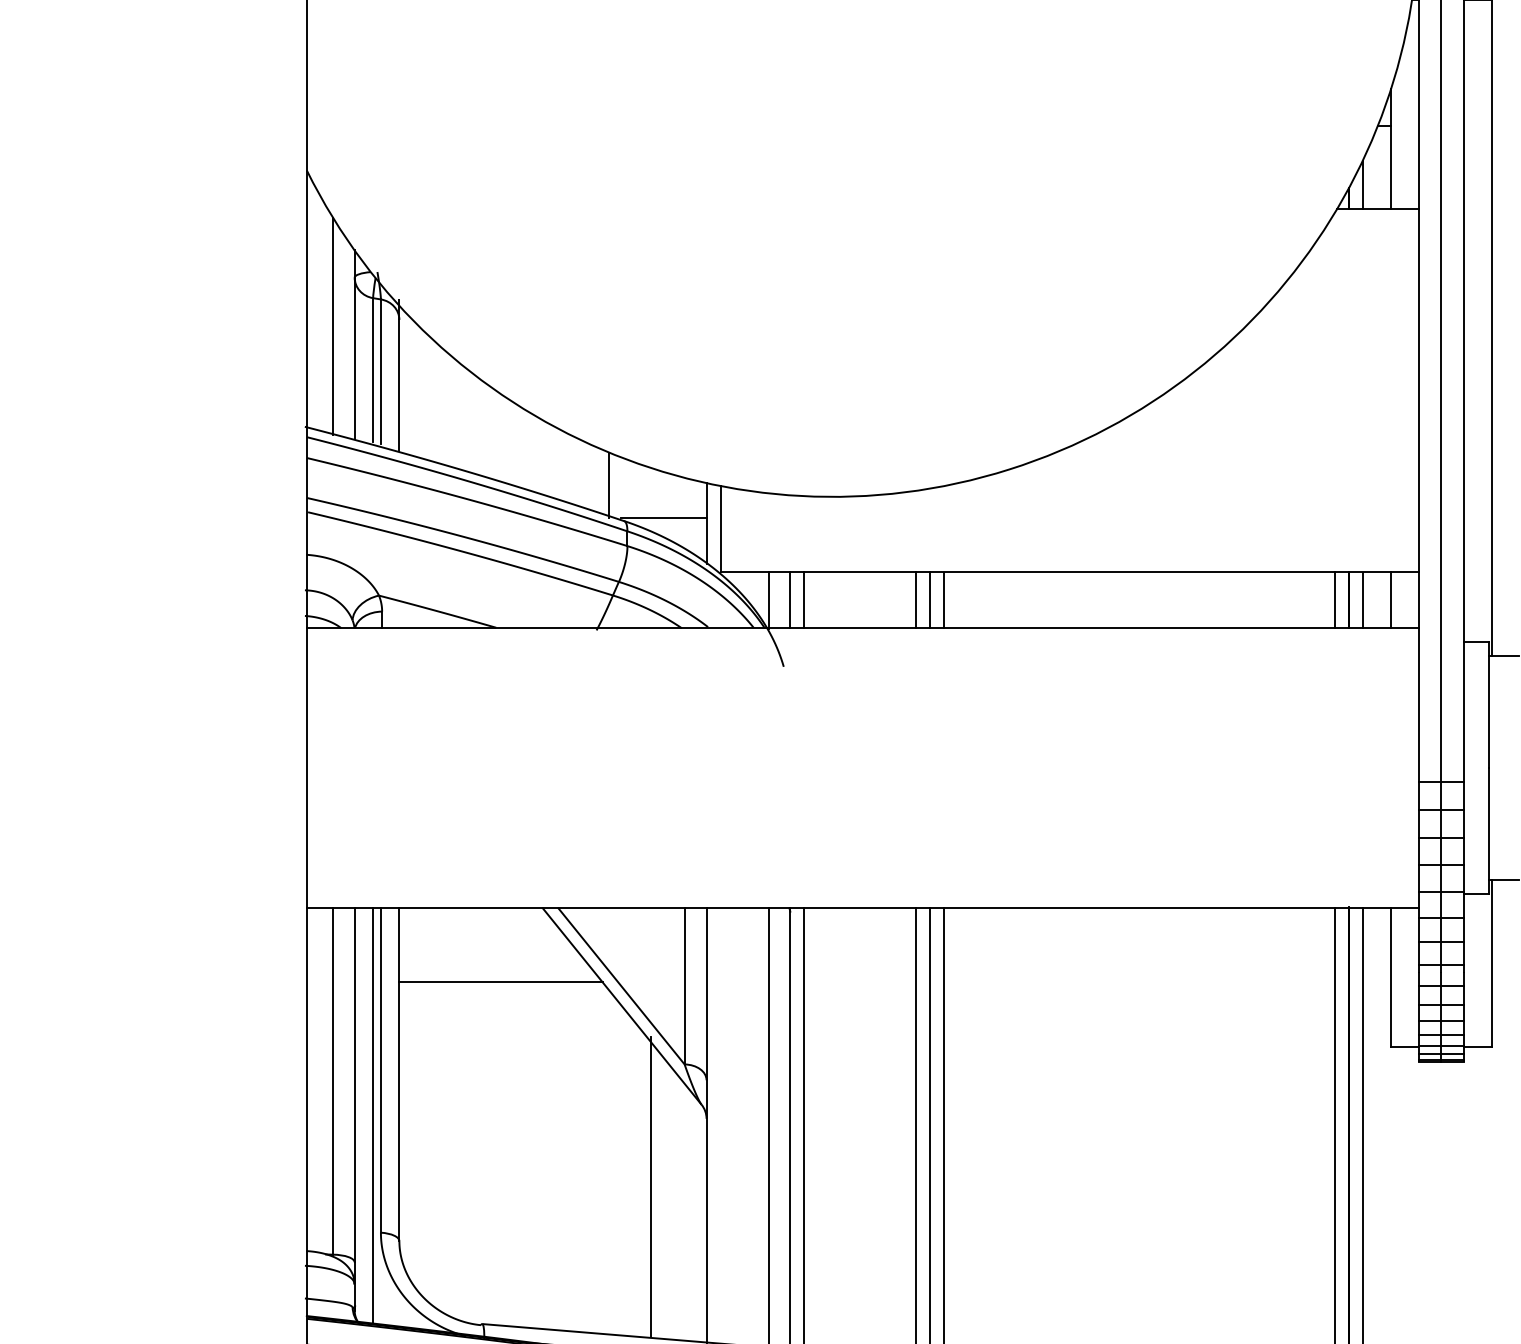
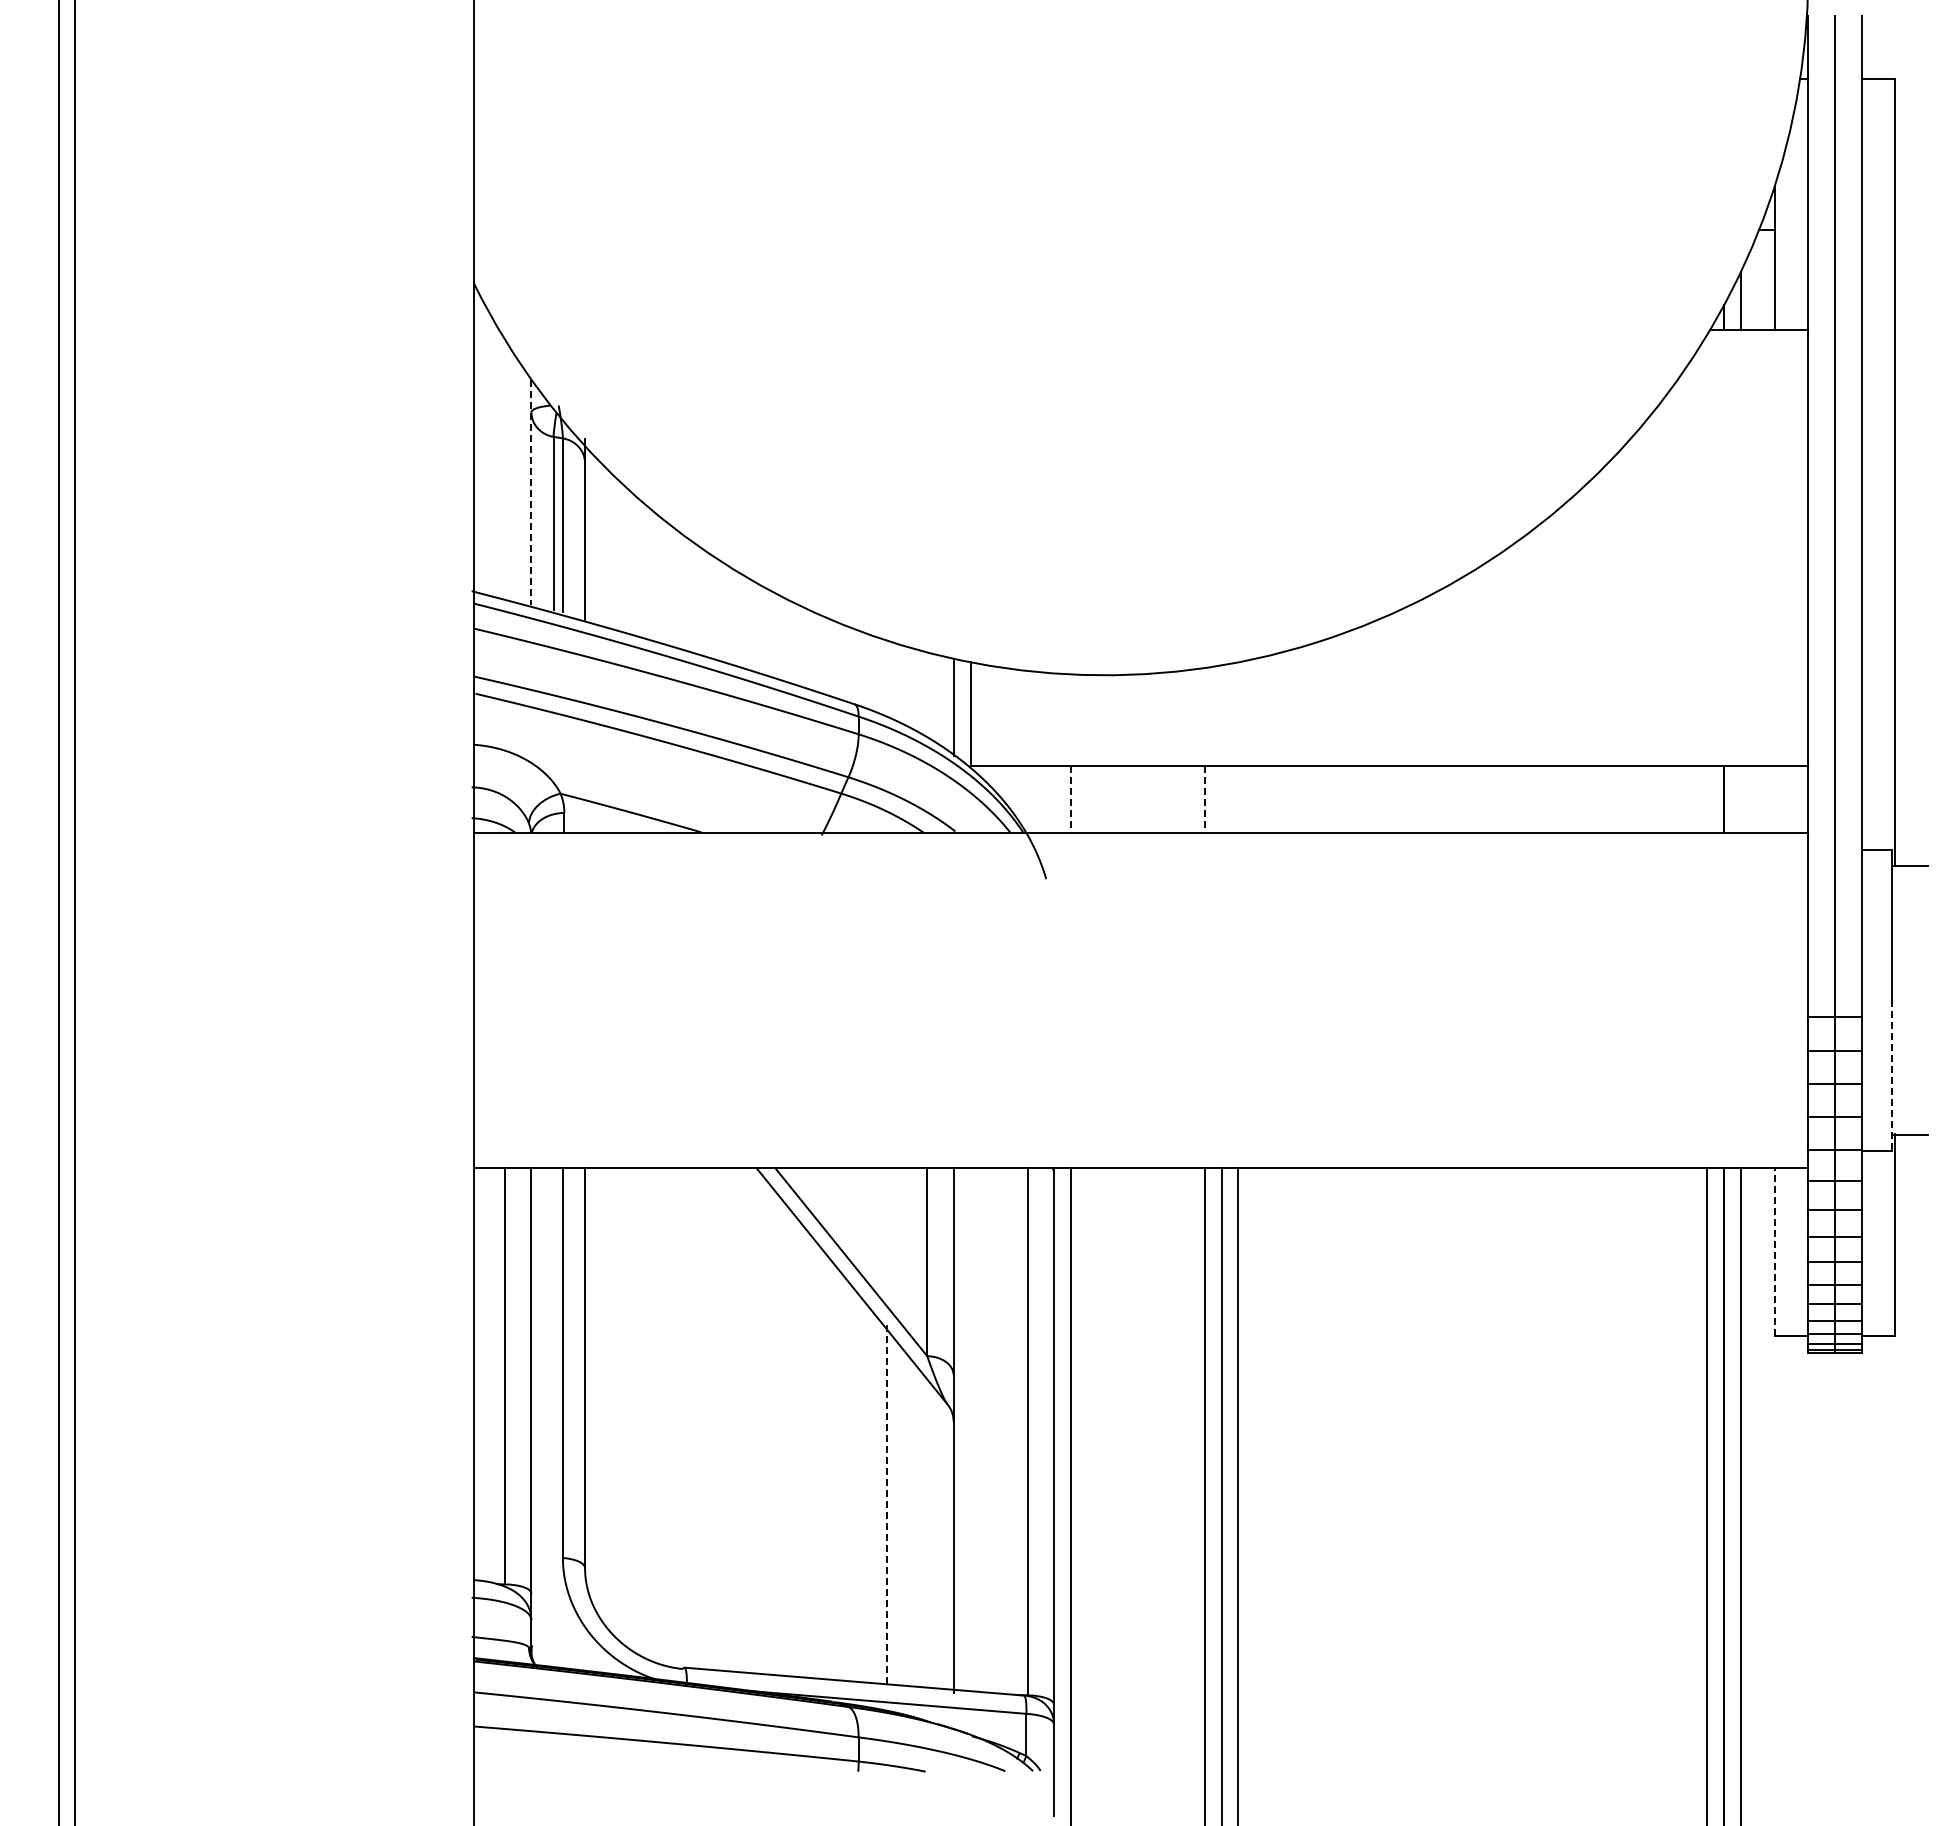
line: (333, 326) -> (505, 470), removed
line: (354, 344) -> (531, 492), solid -> dashed
line: (608, 485) -> (836, 661), removed
line: (663, 517) -> (902, 700), removed
line: (790, 599) -> (1054, 798), removed
line: (1334, 599) -> (1707, 798), removed
line: (1390, 599) -> (1774, 798), removed
line: (768, 600) -> (1028, 799), removed
line: (804, 600) -> (1070, 799), solid -> dashed
line: (915, 600) -> (1204, 799), solid -> dashed
line: (929, 600) -> (1221, 799), removed
line: (944, 600) -> (1238, 799), removed
line: (1362, 600) -> (1740, 799), removed
line: (1489, 831) -> (1892, 1076), solid -> dashed
line: (1390, 977) -> (1774, 1251), solid -> dashed
line: (500, 982) -> (706, 1257), removed
line: (373, 1115) -> (553, 1417), removed
line: (650, 1187) -> (886, 1503), solid -> dashed

